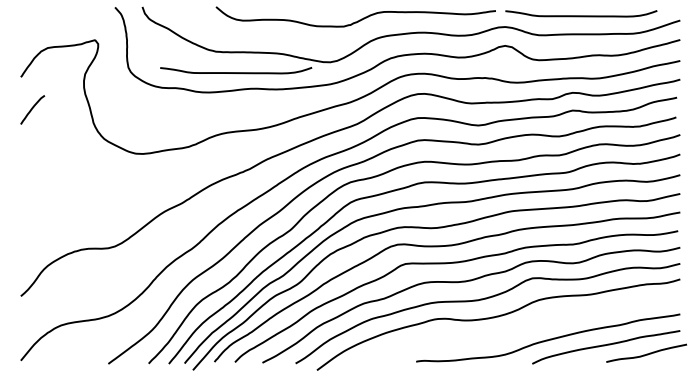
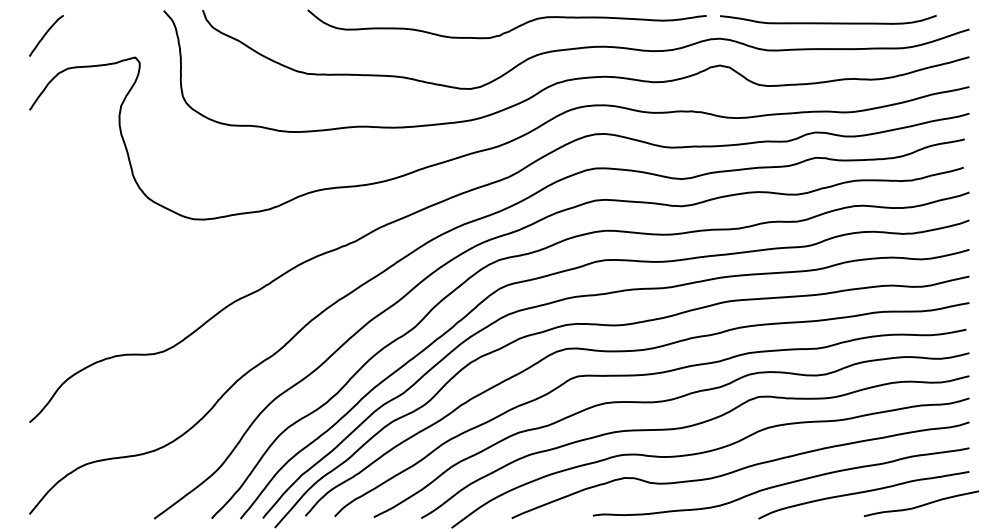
curve: (236, 72) -> (336, 103), removed
curve: (32, 108) -> (46, 34), moved
curve: (519, 329) -> (740, 469), added

